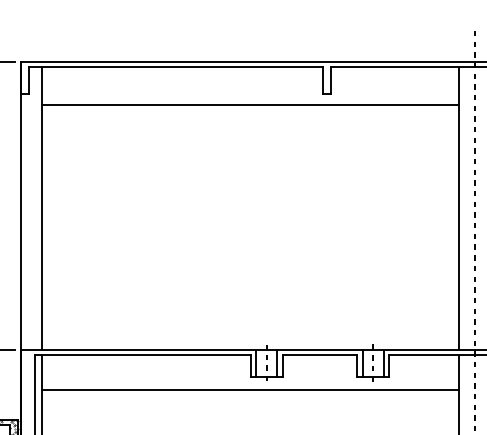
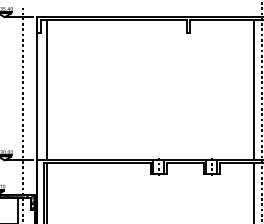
line: (250, 104) -> (150, 38), removed
line: (250, 390) -> (150, 180), removed

